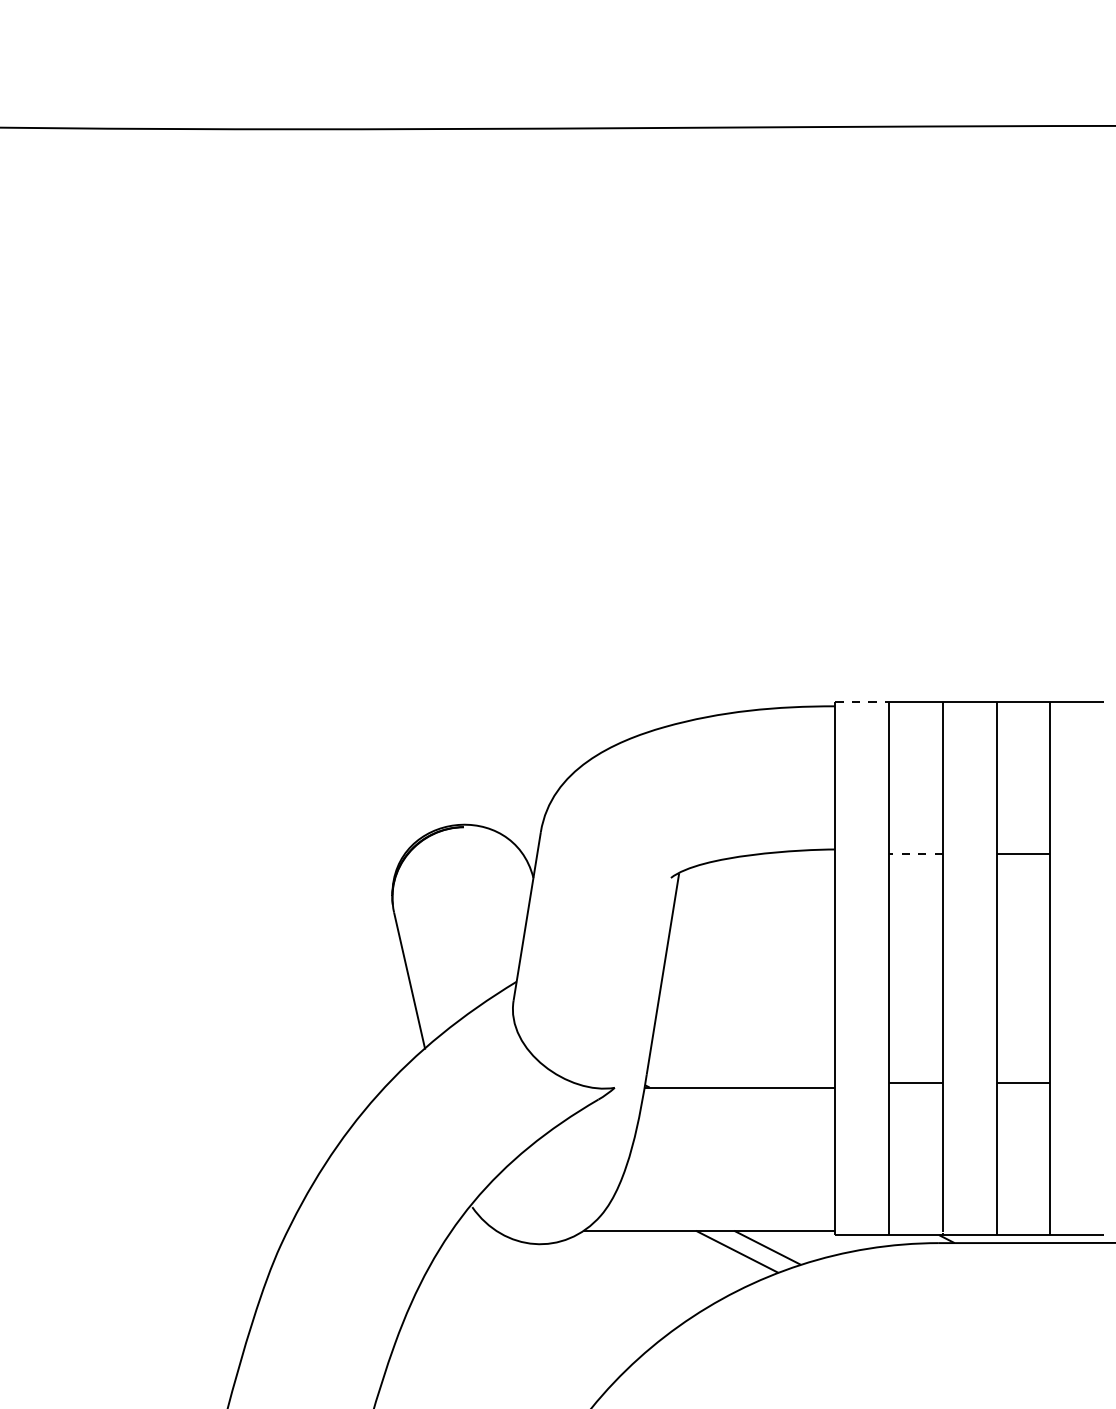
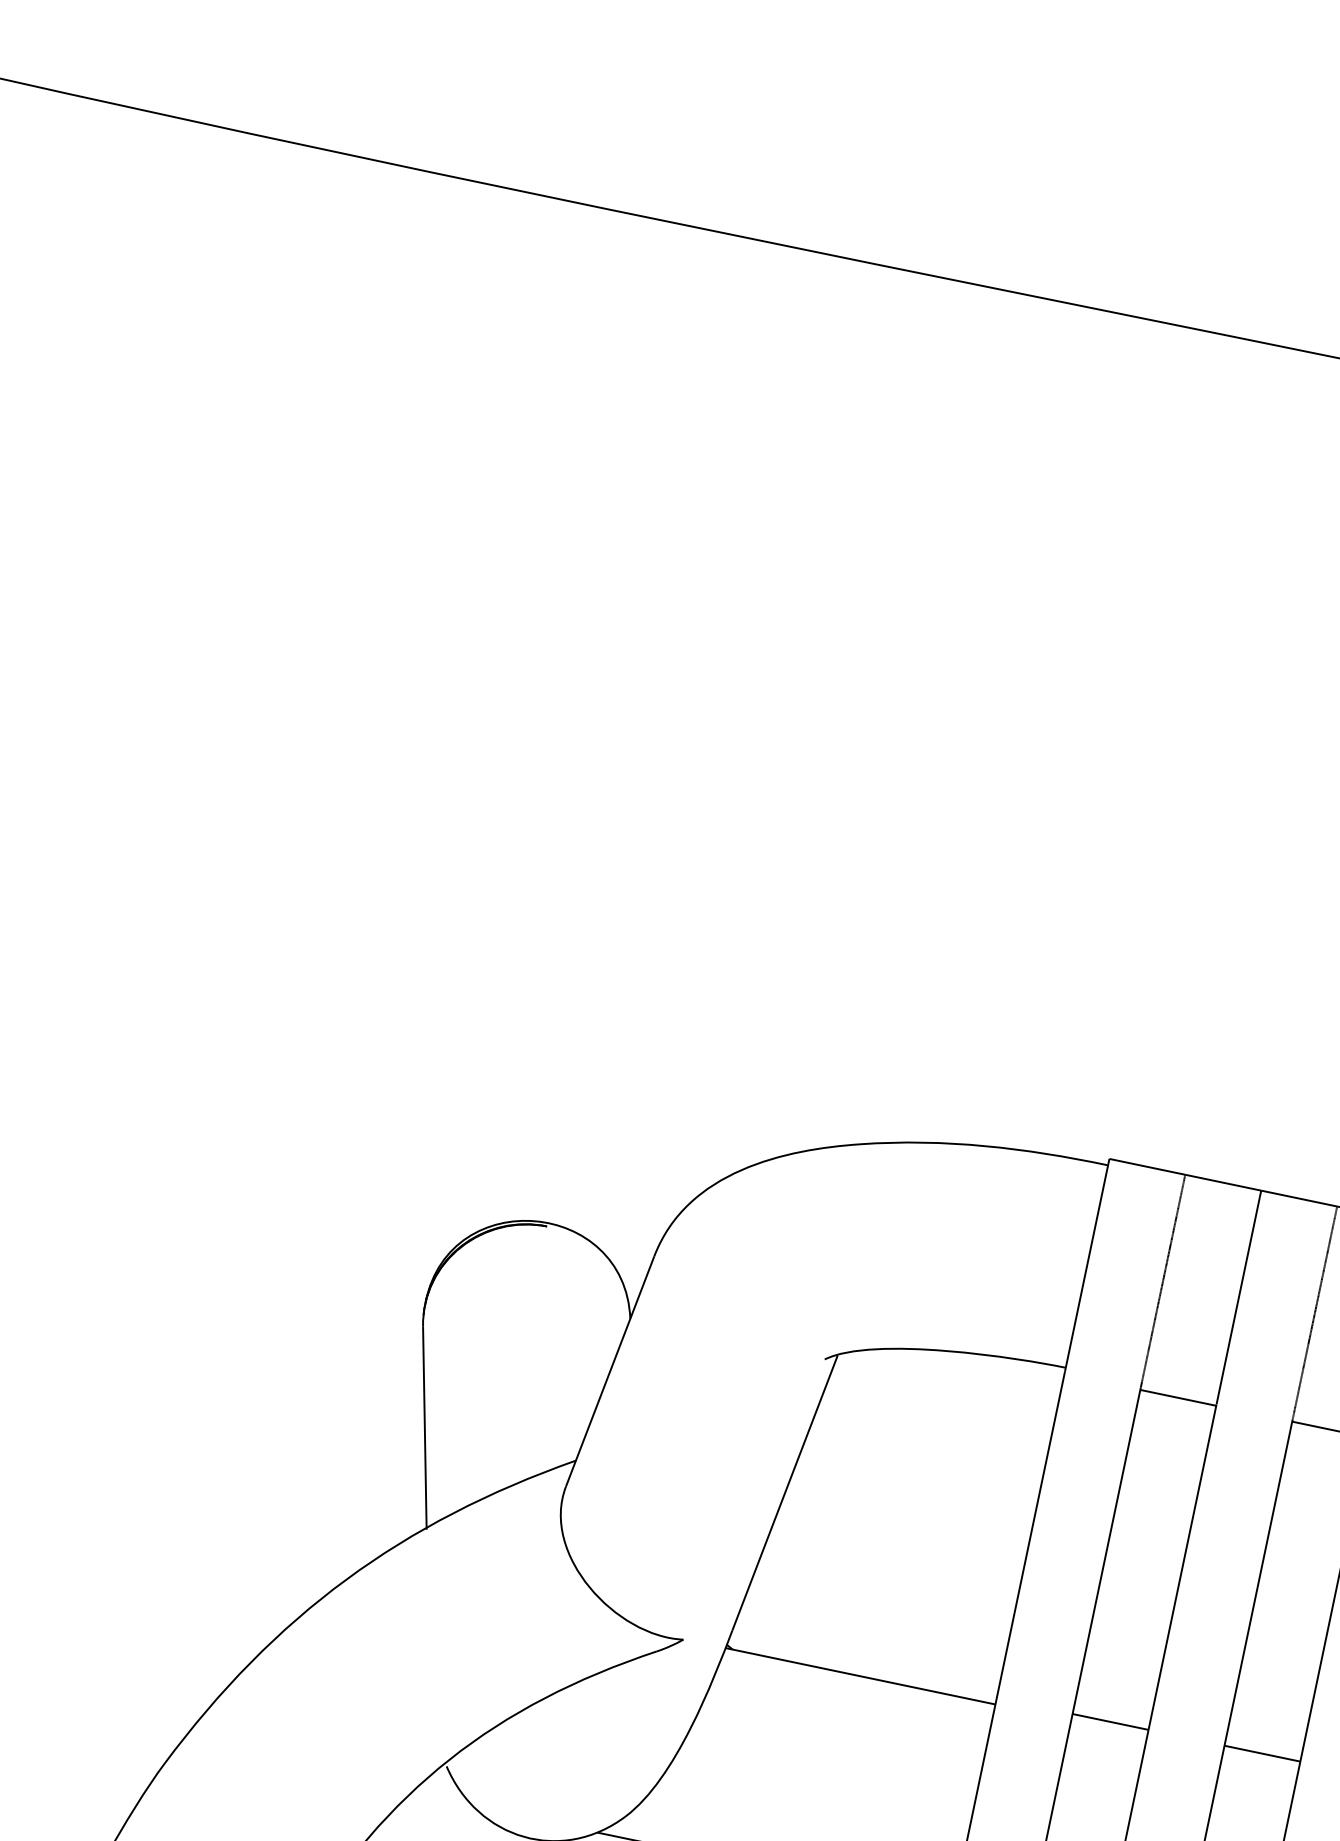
line: (862, 701) -> (1147, 1166), dashed -> solid
line: (915, 853) -> (1177, 1397), dashed -> solid

